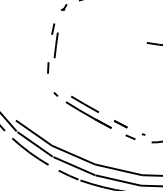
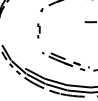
part: (52, 47) -> (38, 30), size x0.6

